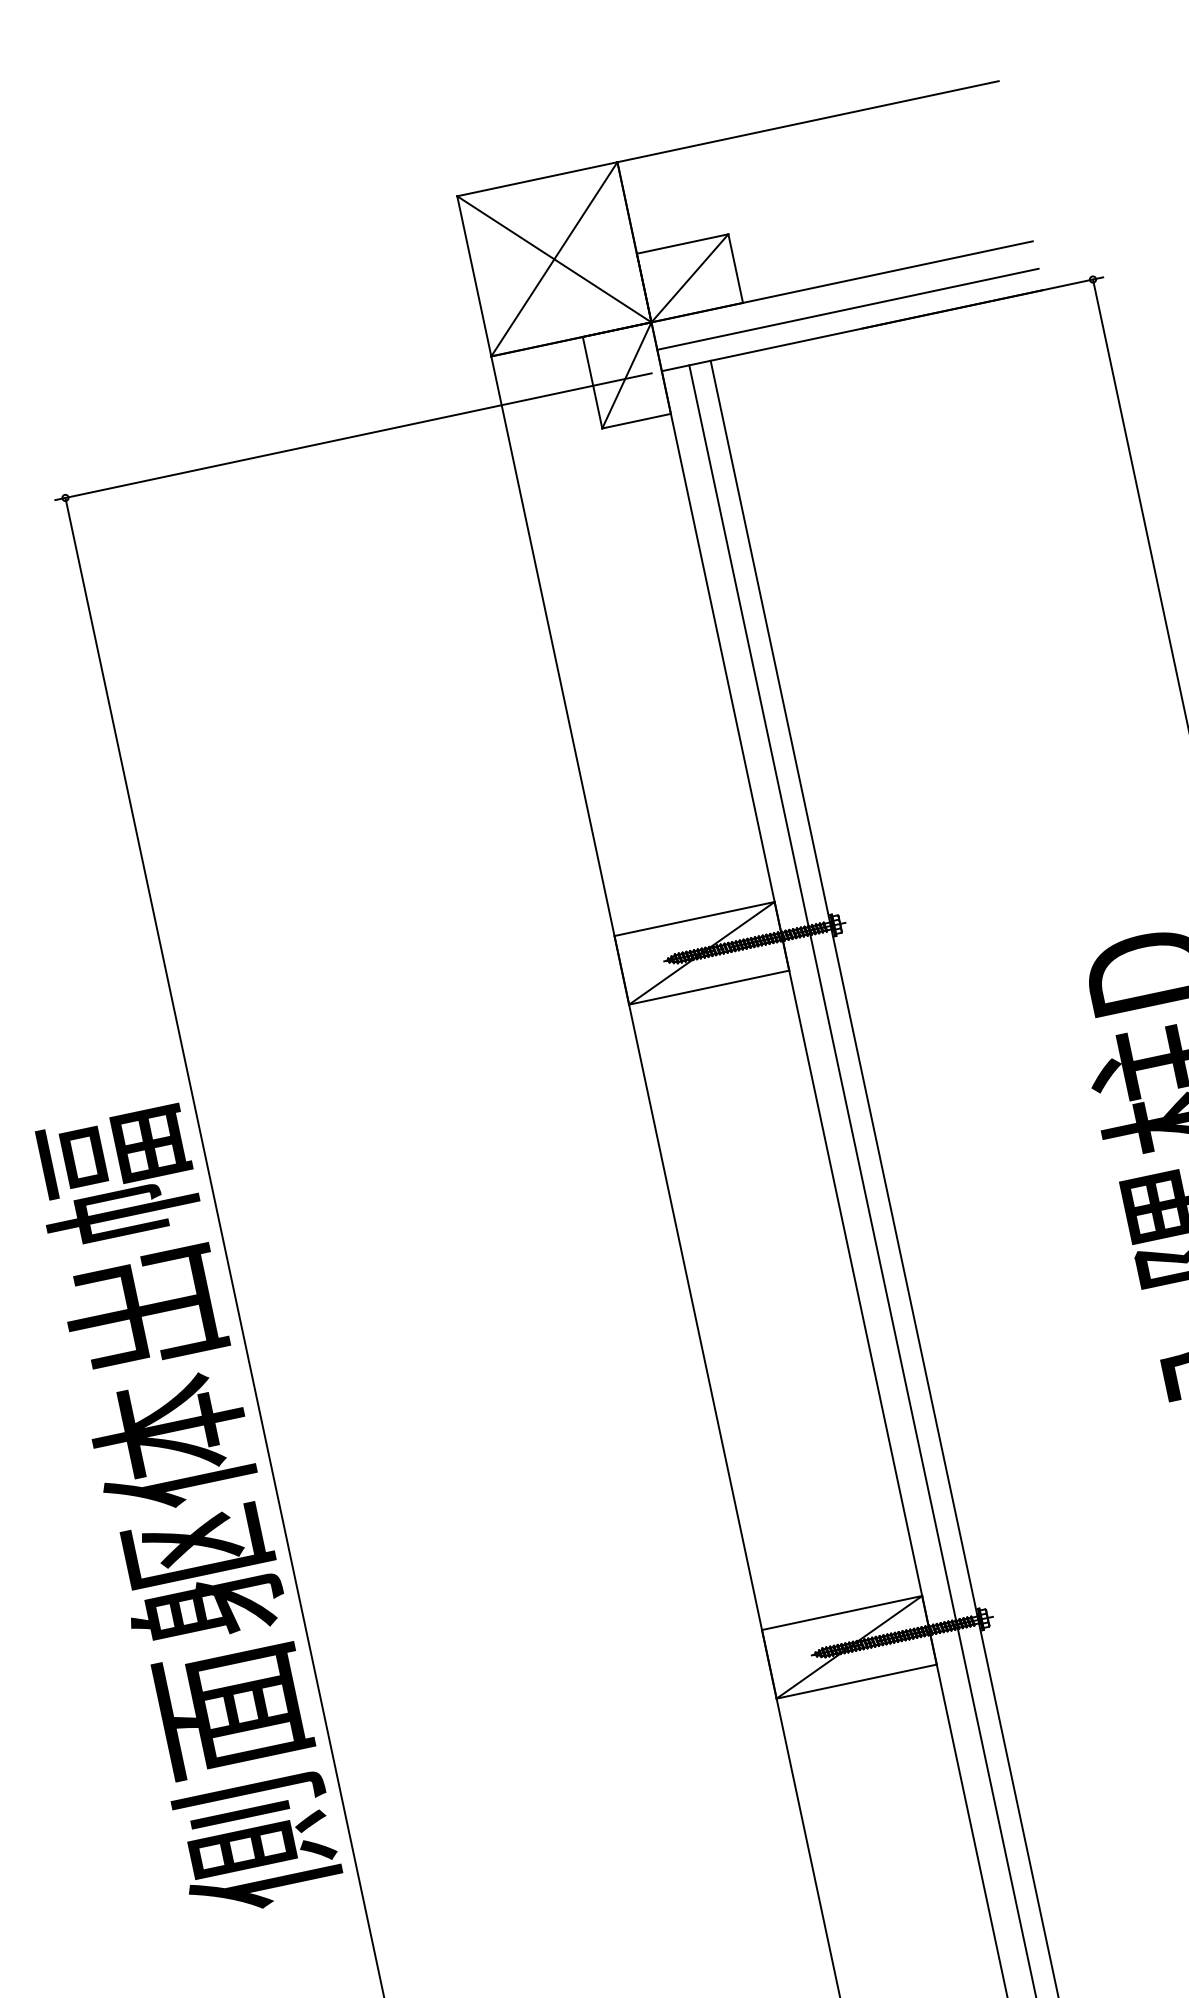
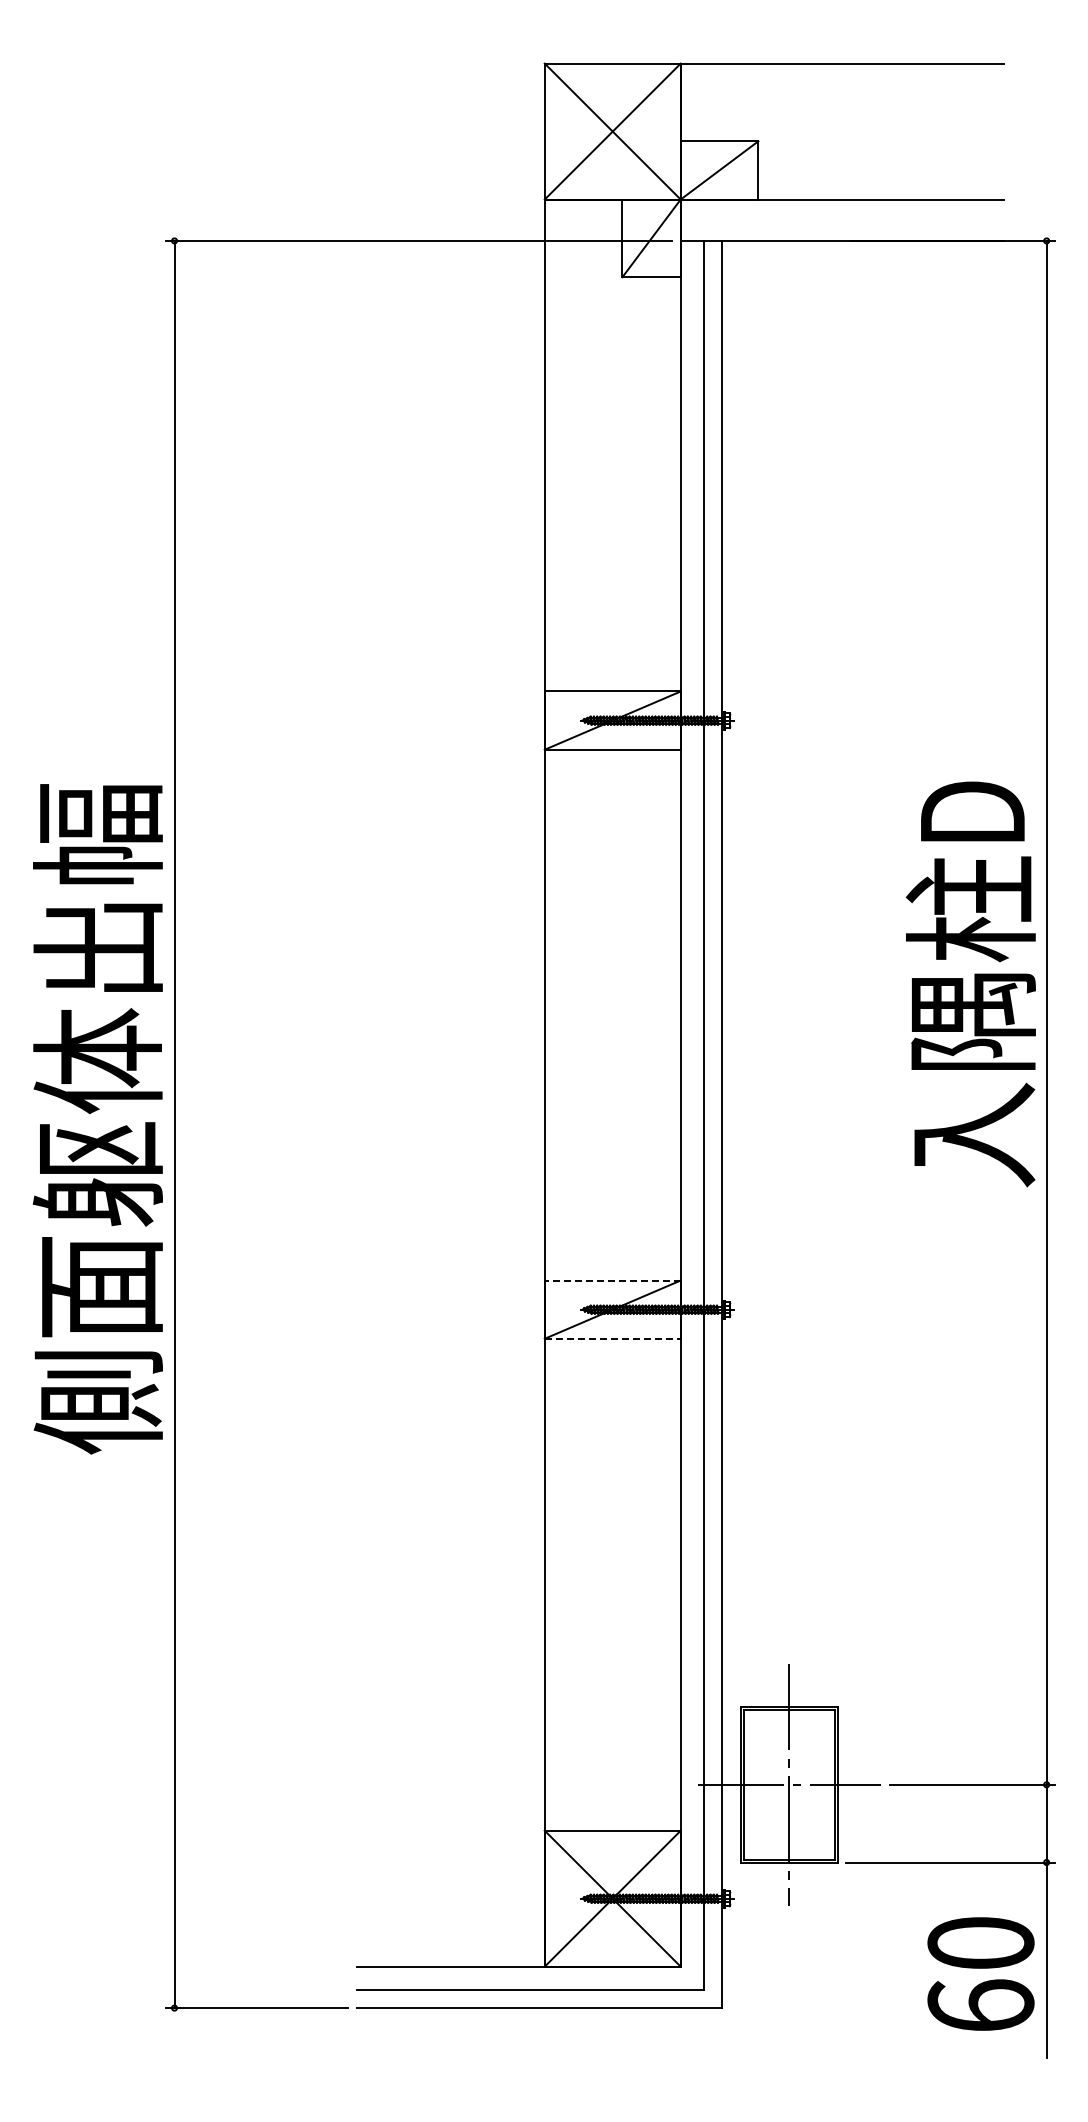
line: (847, 308) -> (842, 222), removed
text: (186, 1512) -> (97, 1119), moved
line: (841, 1613) -> (612, 1280), solid -> dashed
line: (856, 1681) -> (612, 1338), solid -> dashed

